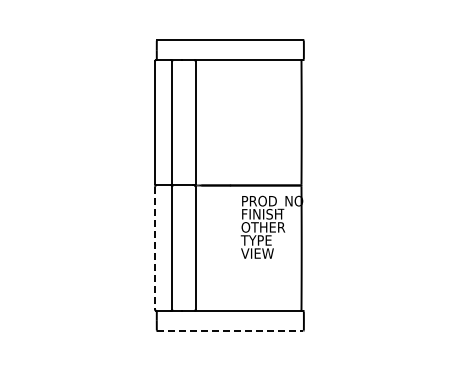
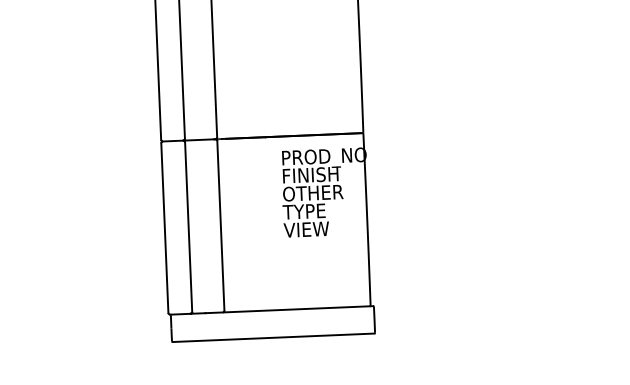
line: (155, 248) -> (165, 228), dashed -> solid
line: (230, 330) -> (273, 337), dashed -> solid

